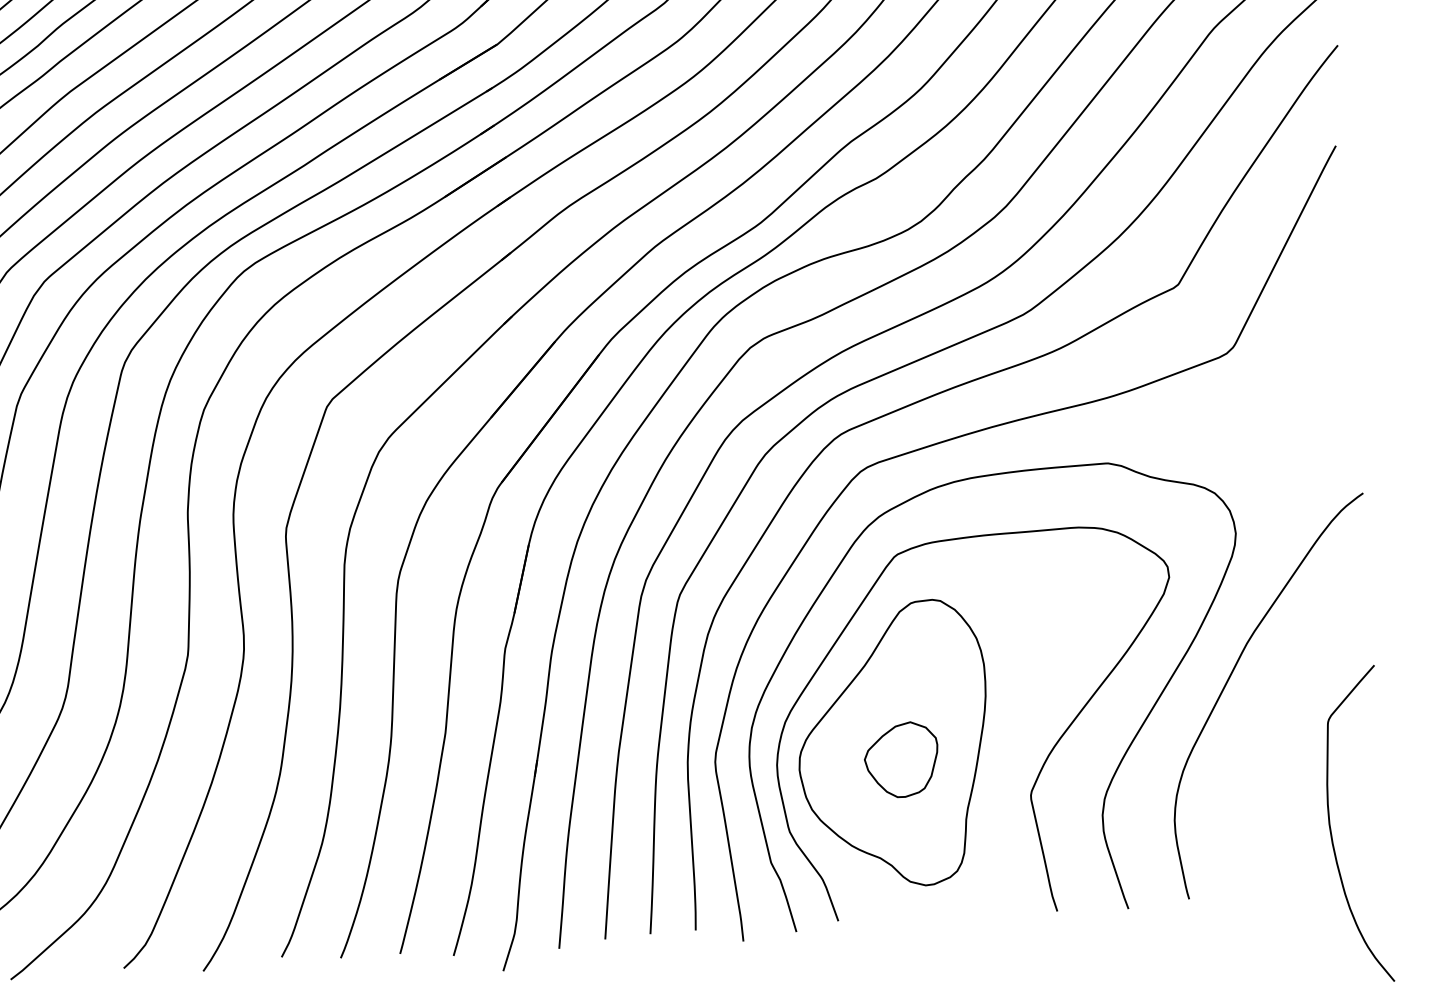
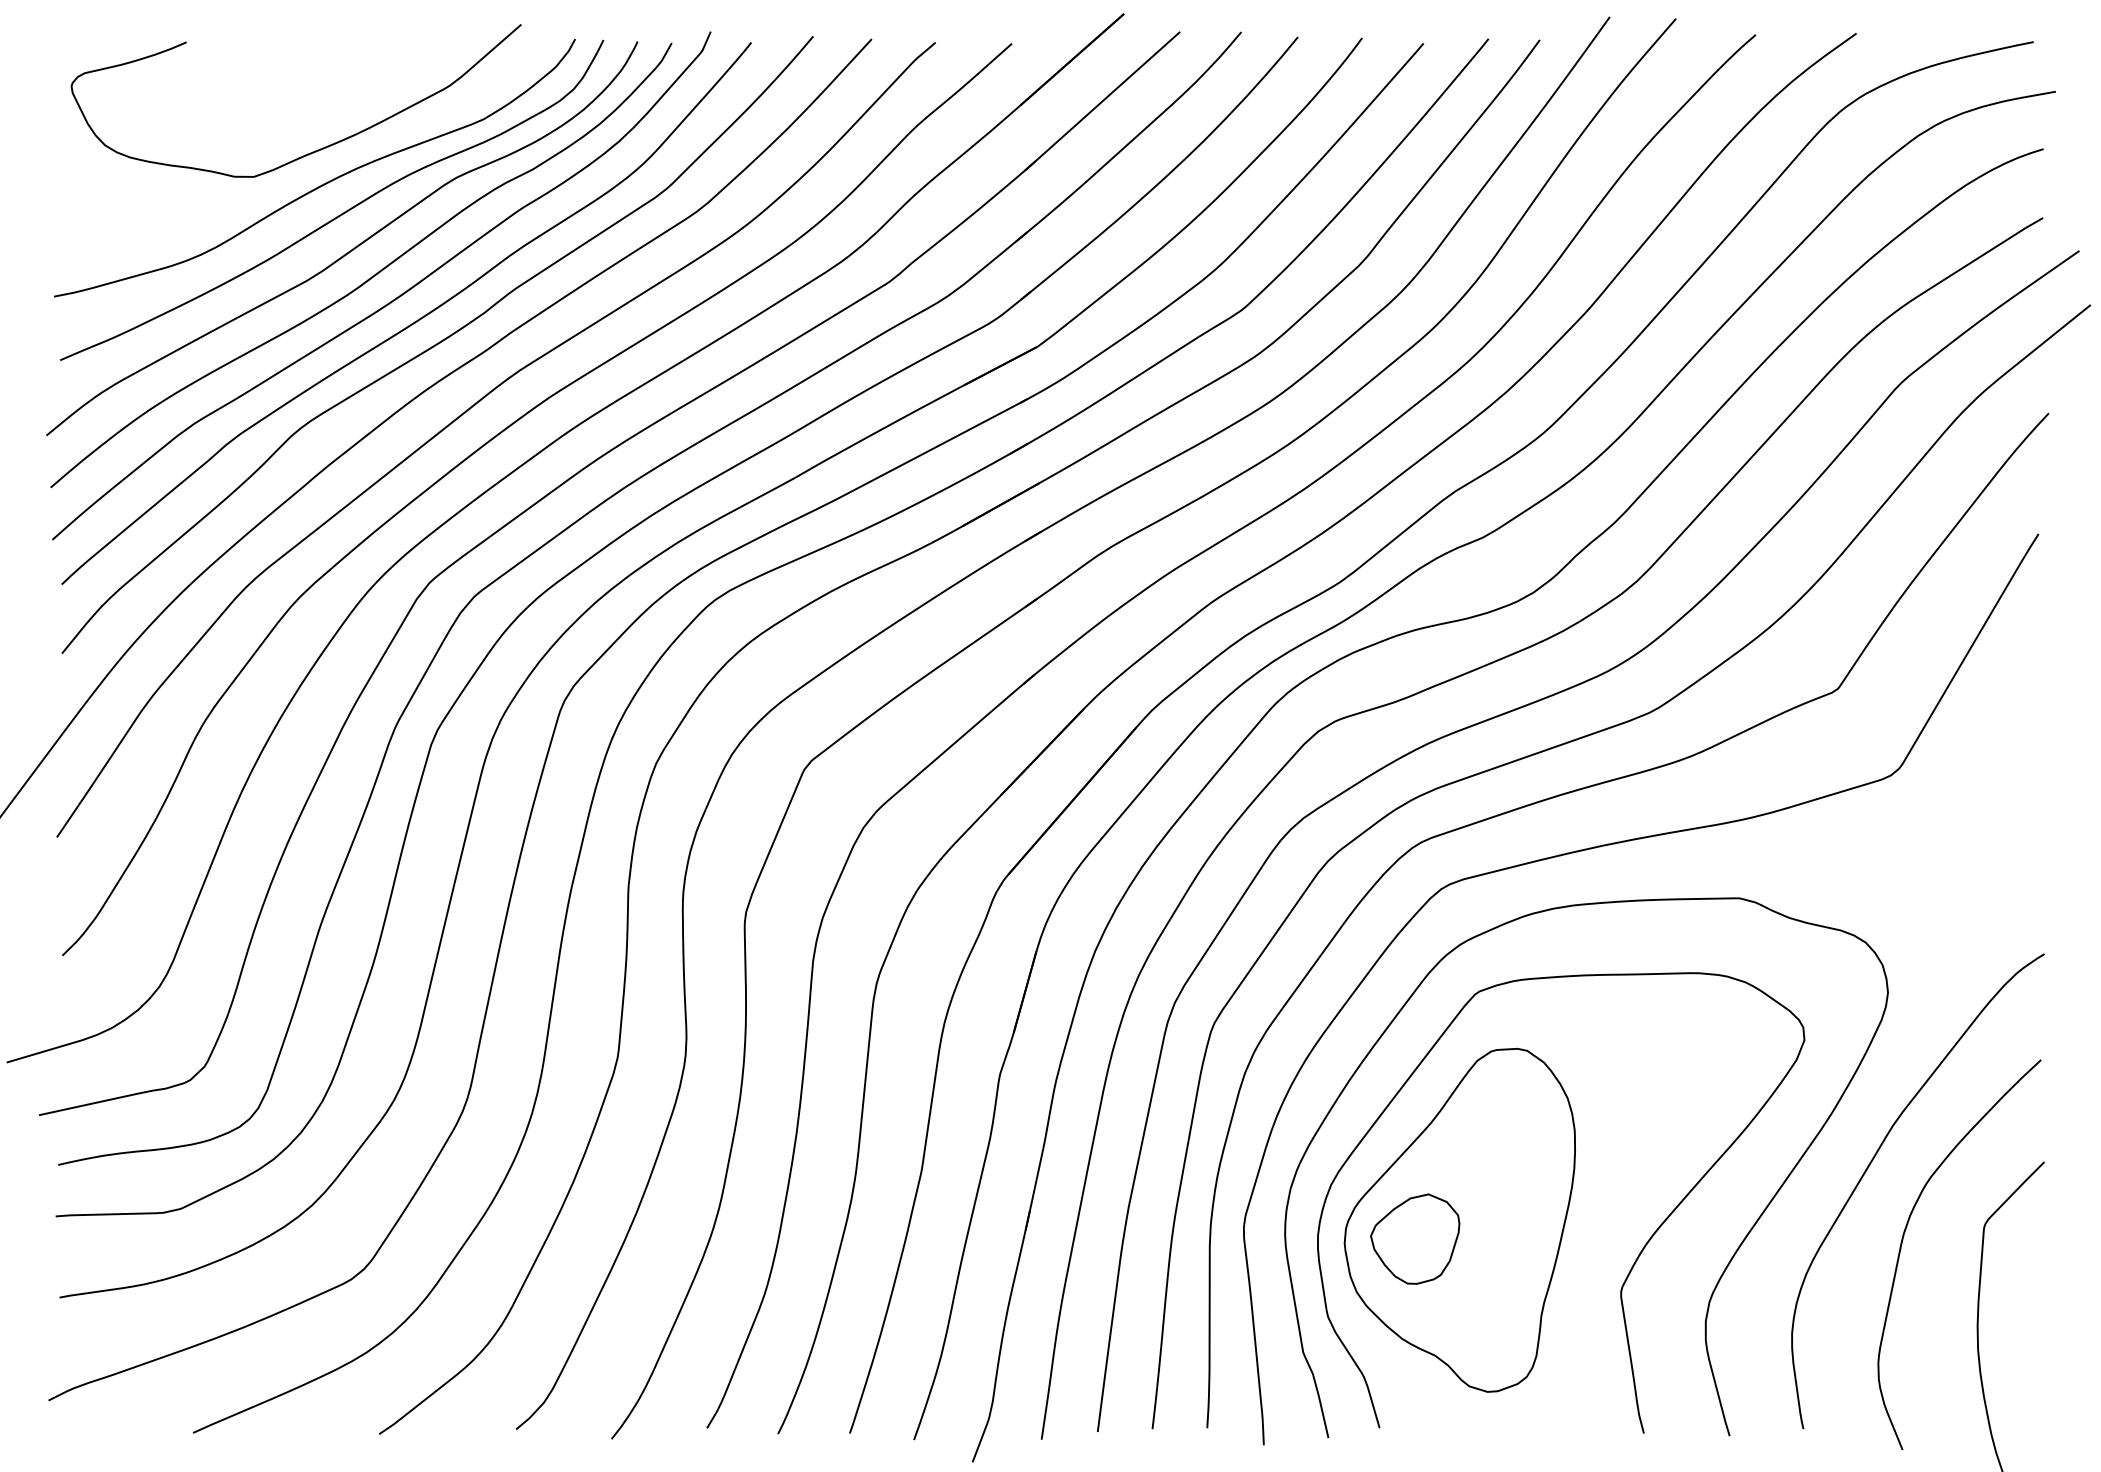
curve: (1261, 737) -> (1903, 1240), added
part: (901, 759) -> (1415, 1238), moved

